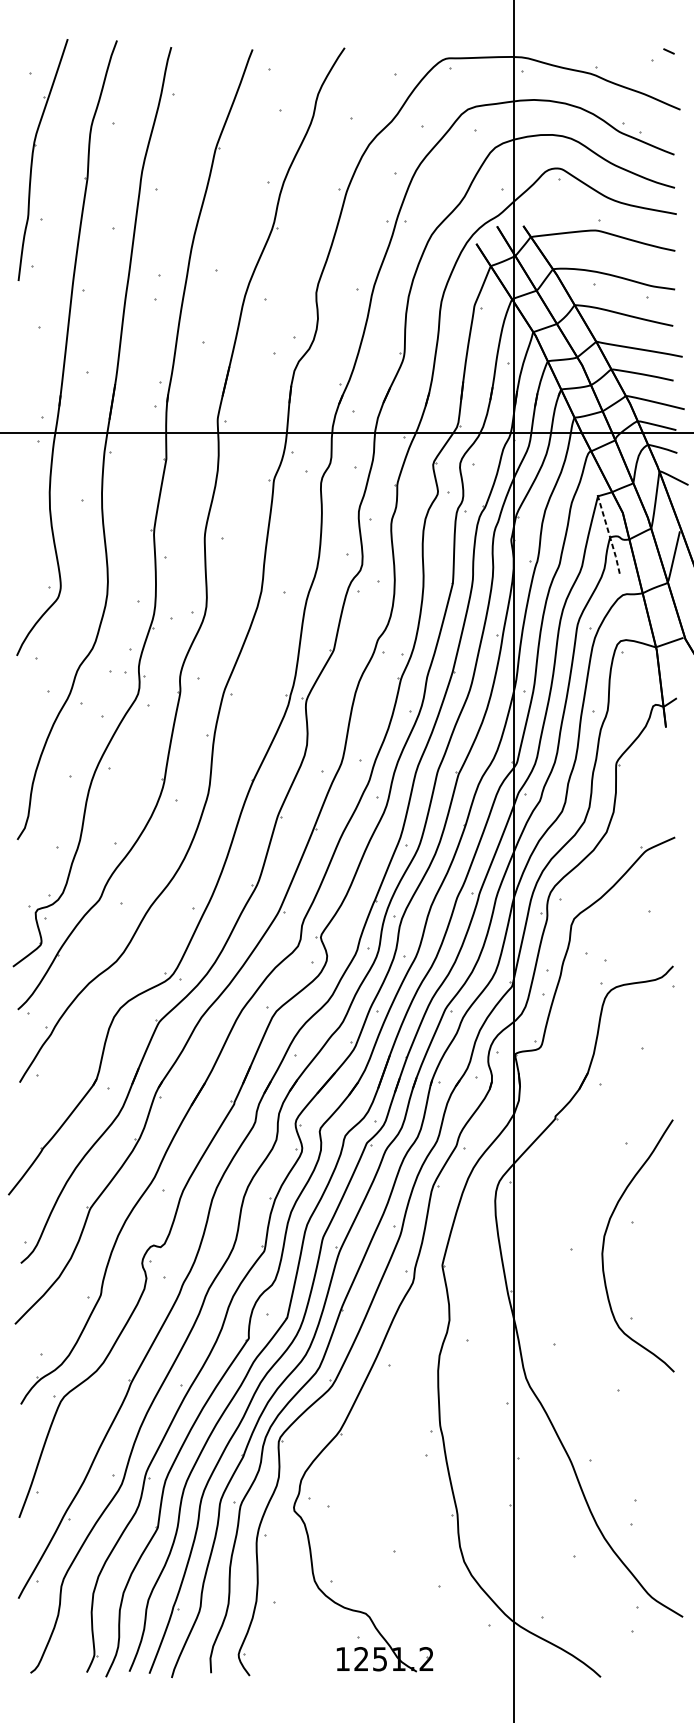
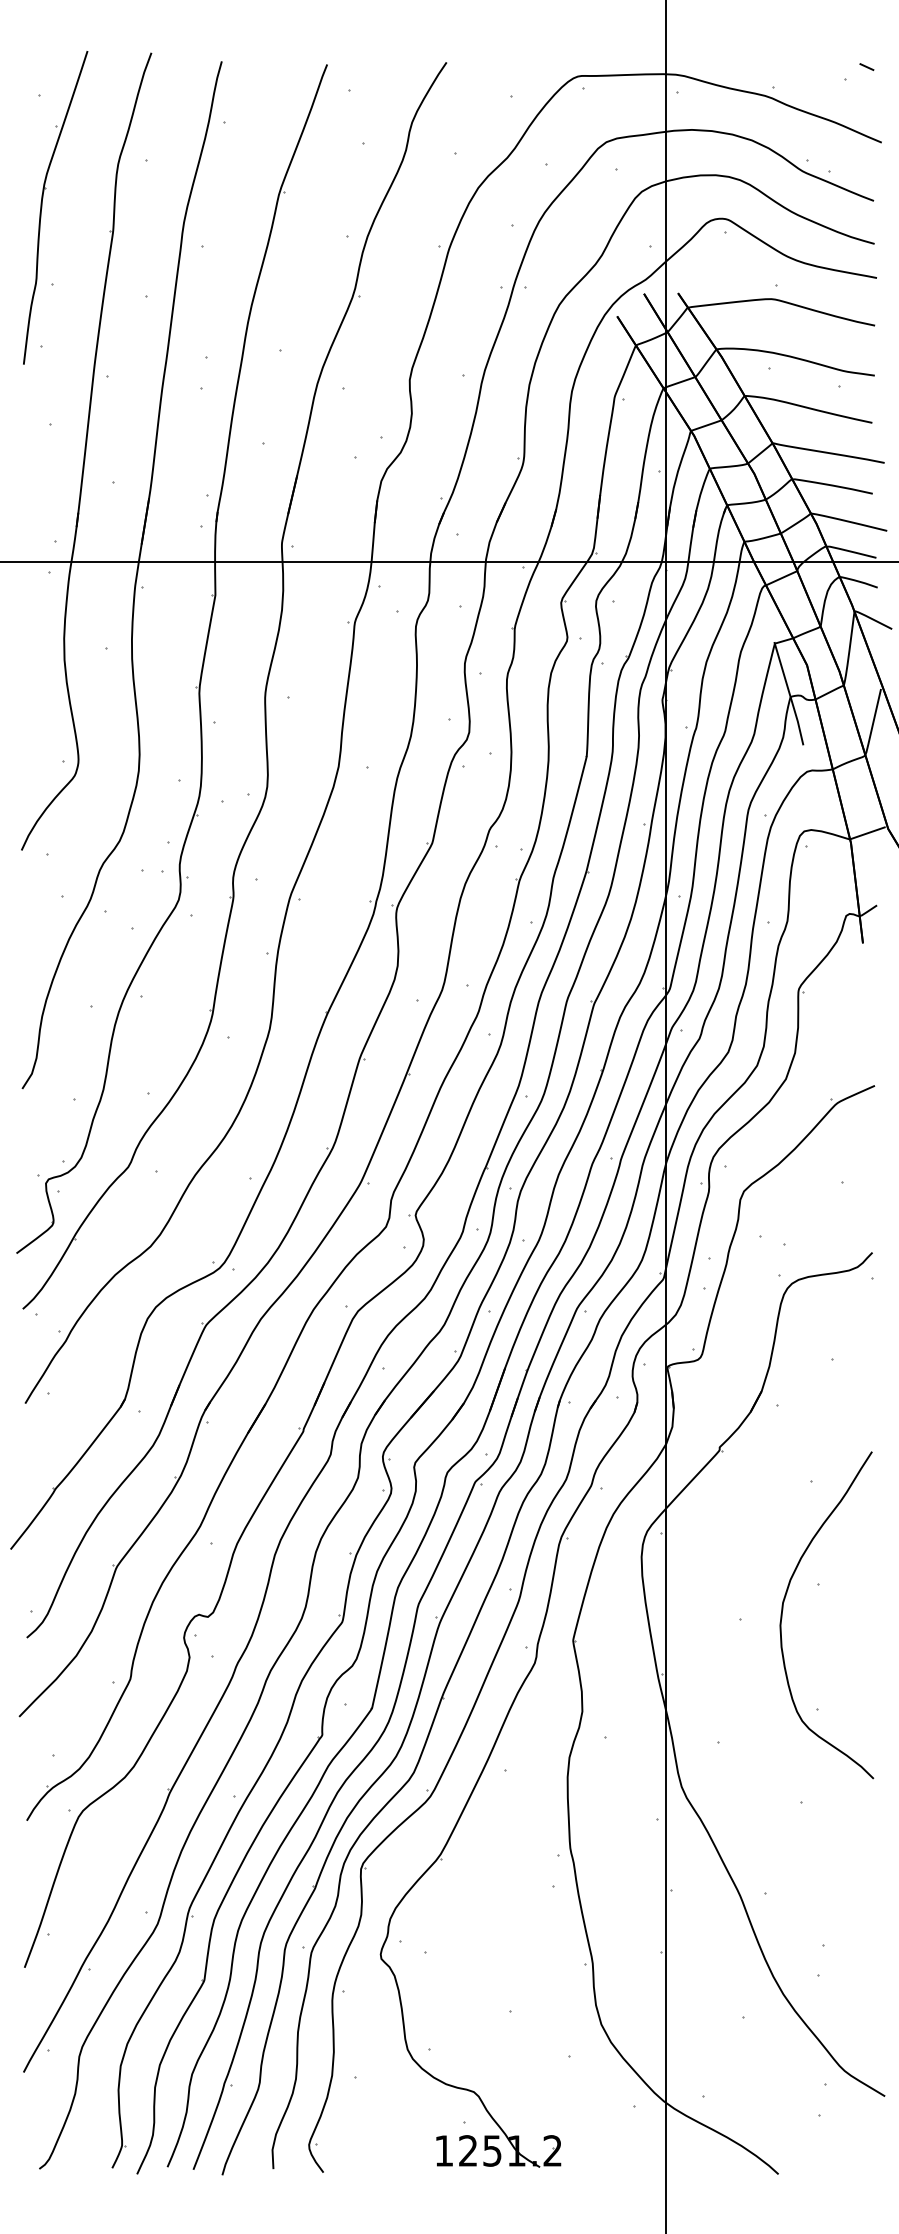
line: (609, 535) -> (789, 694), dashed -> solid

